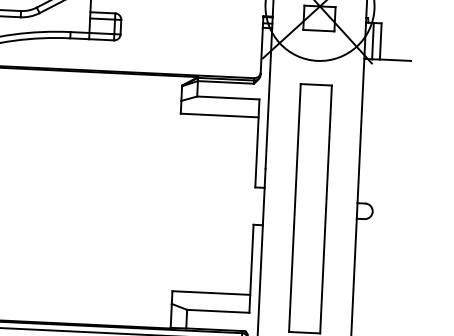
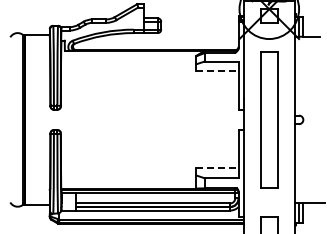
line: (219, 115) -> (217, 71), solid -> dashed
line: (211, 293) -> (217, 168), solid -> dashed

